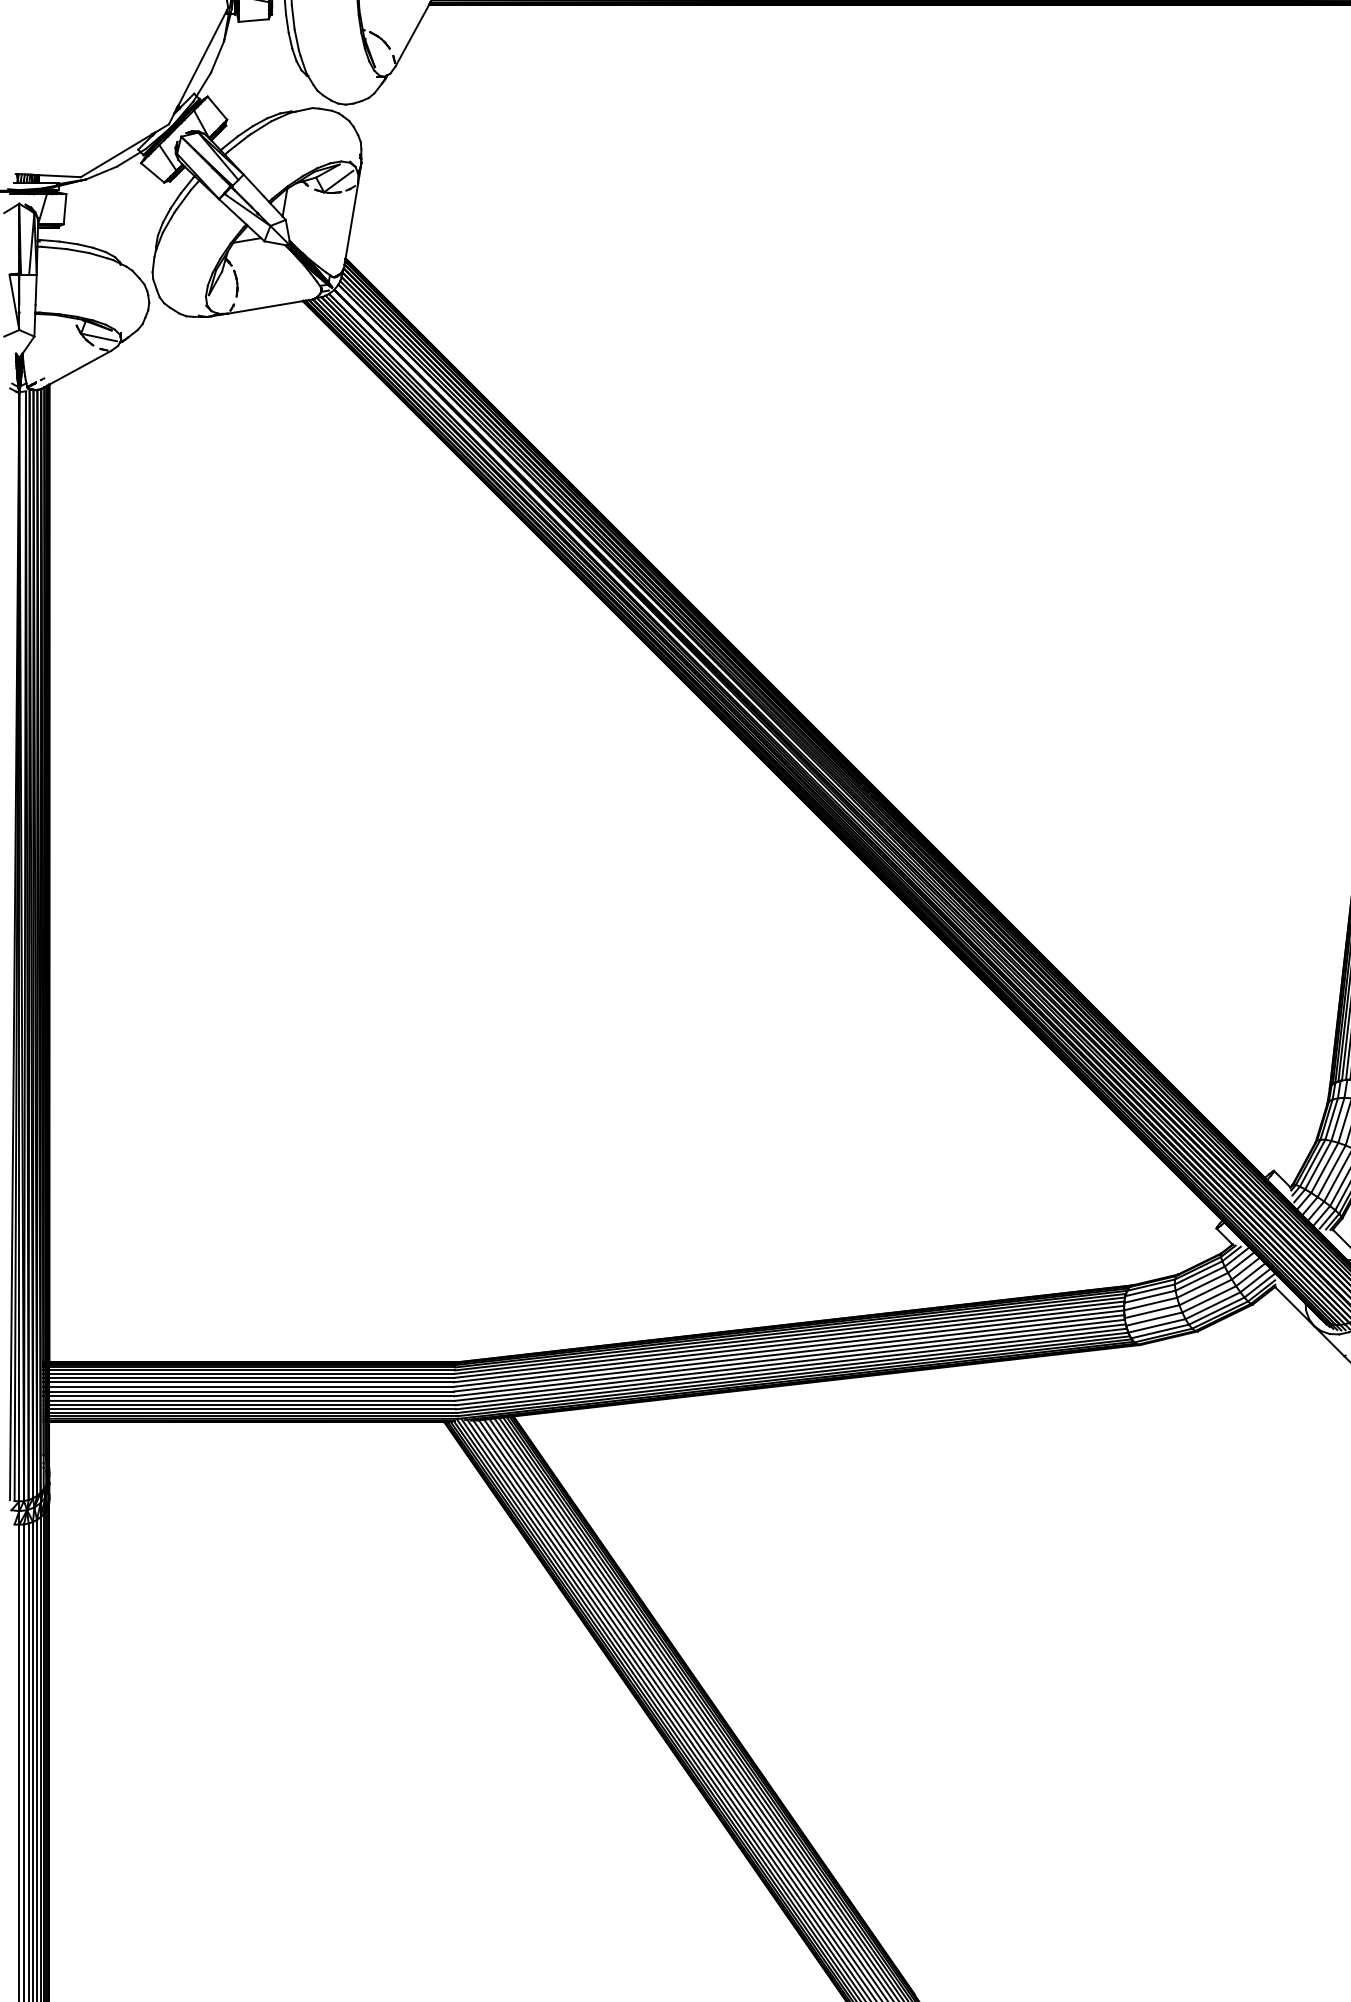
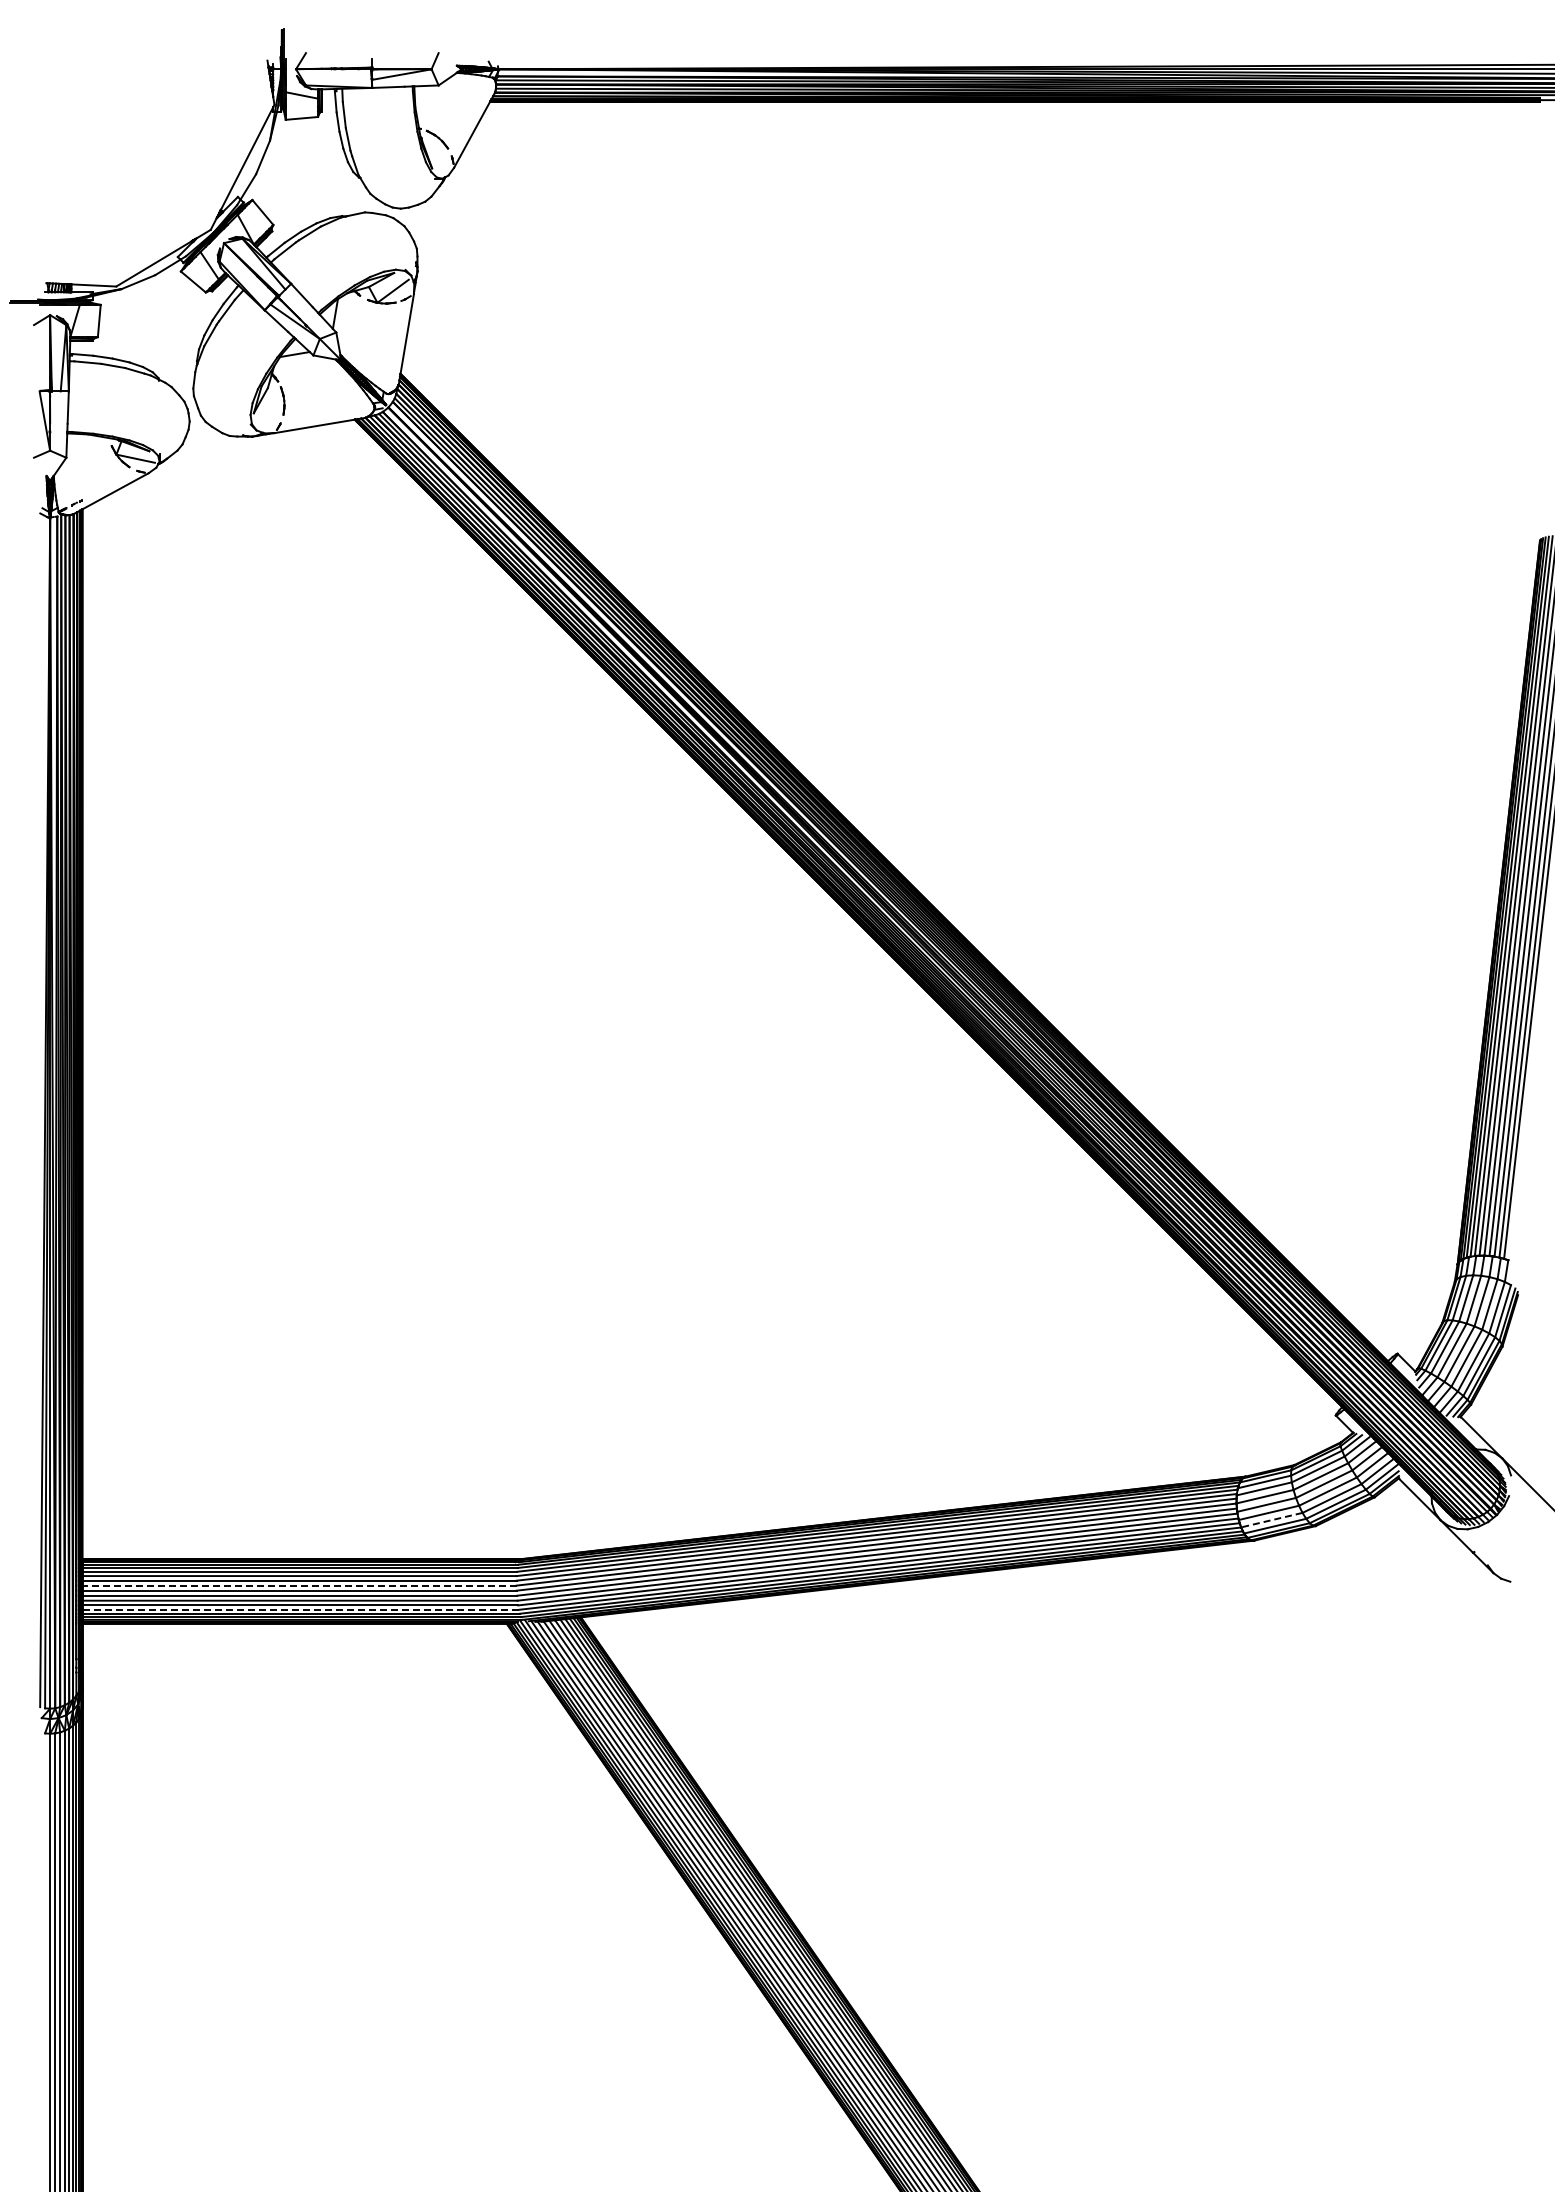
line: (1156, 1326) -> (1271, 1520), solid -> dashed
line: (251, 1386) -> (299, 1585), solid -> dashed
line: (252, 1409) -> (300, 1609), solid -> dashed

